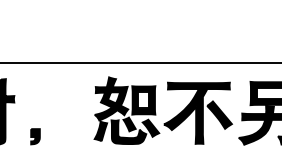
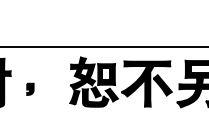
part: (35, 135) -> (30, 88), moved

